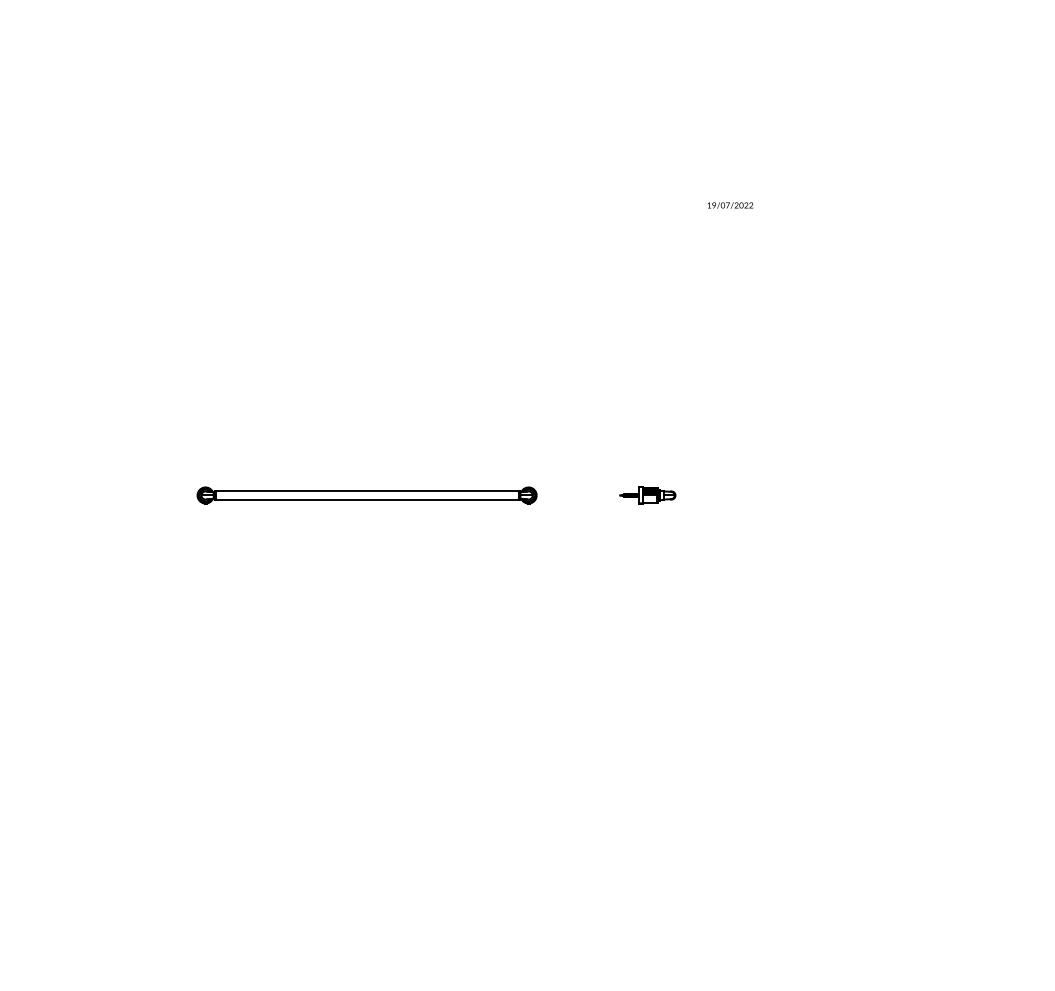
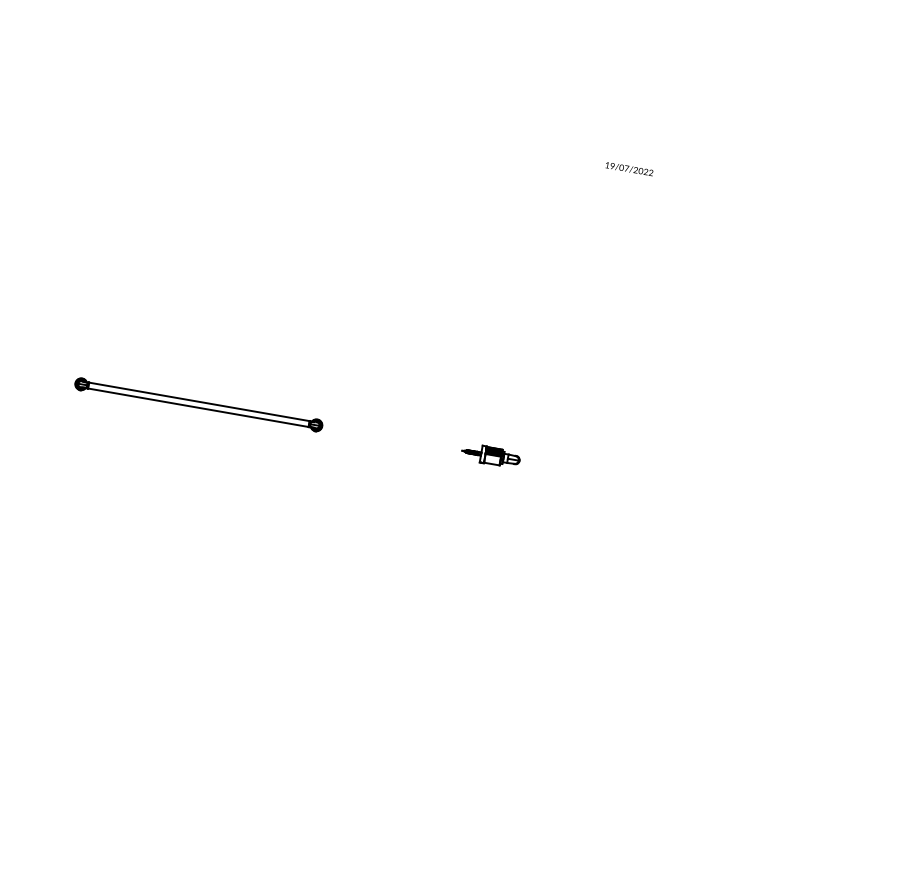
part: (366, 495) -> (198, 404), size x0.7

